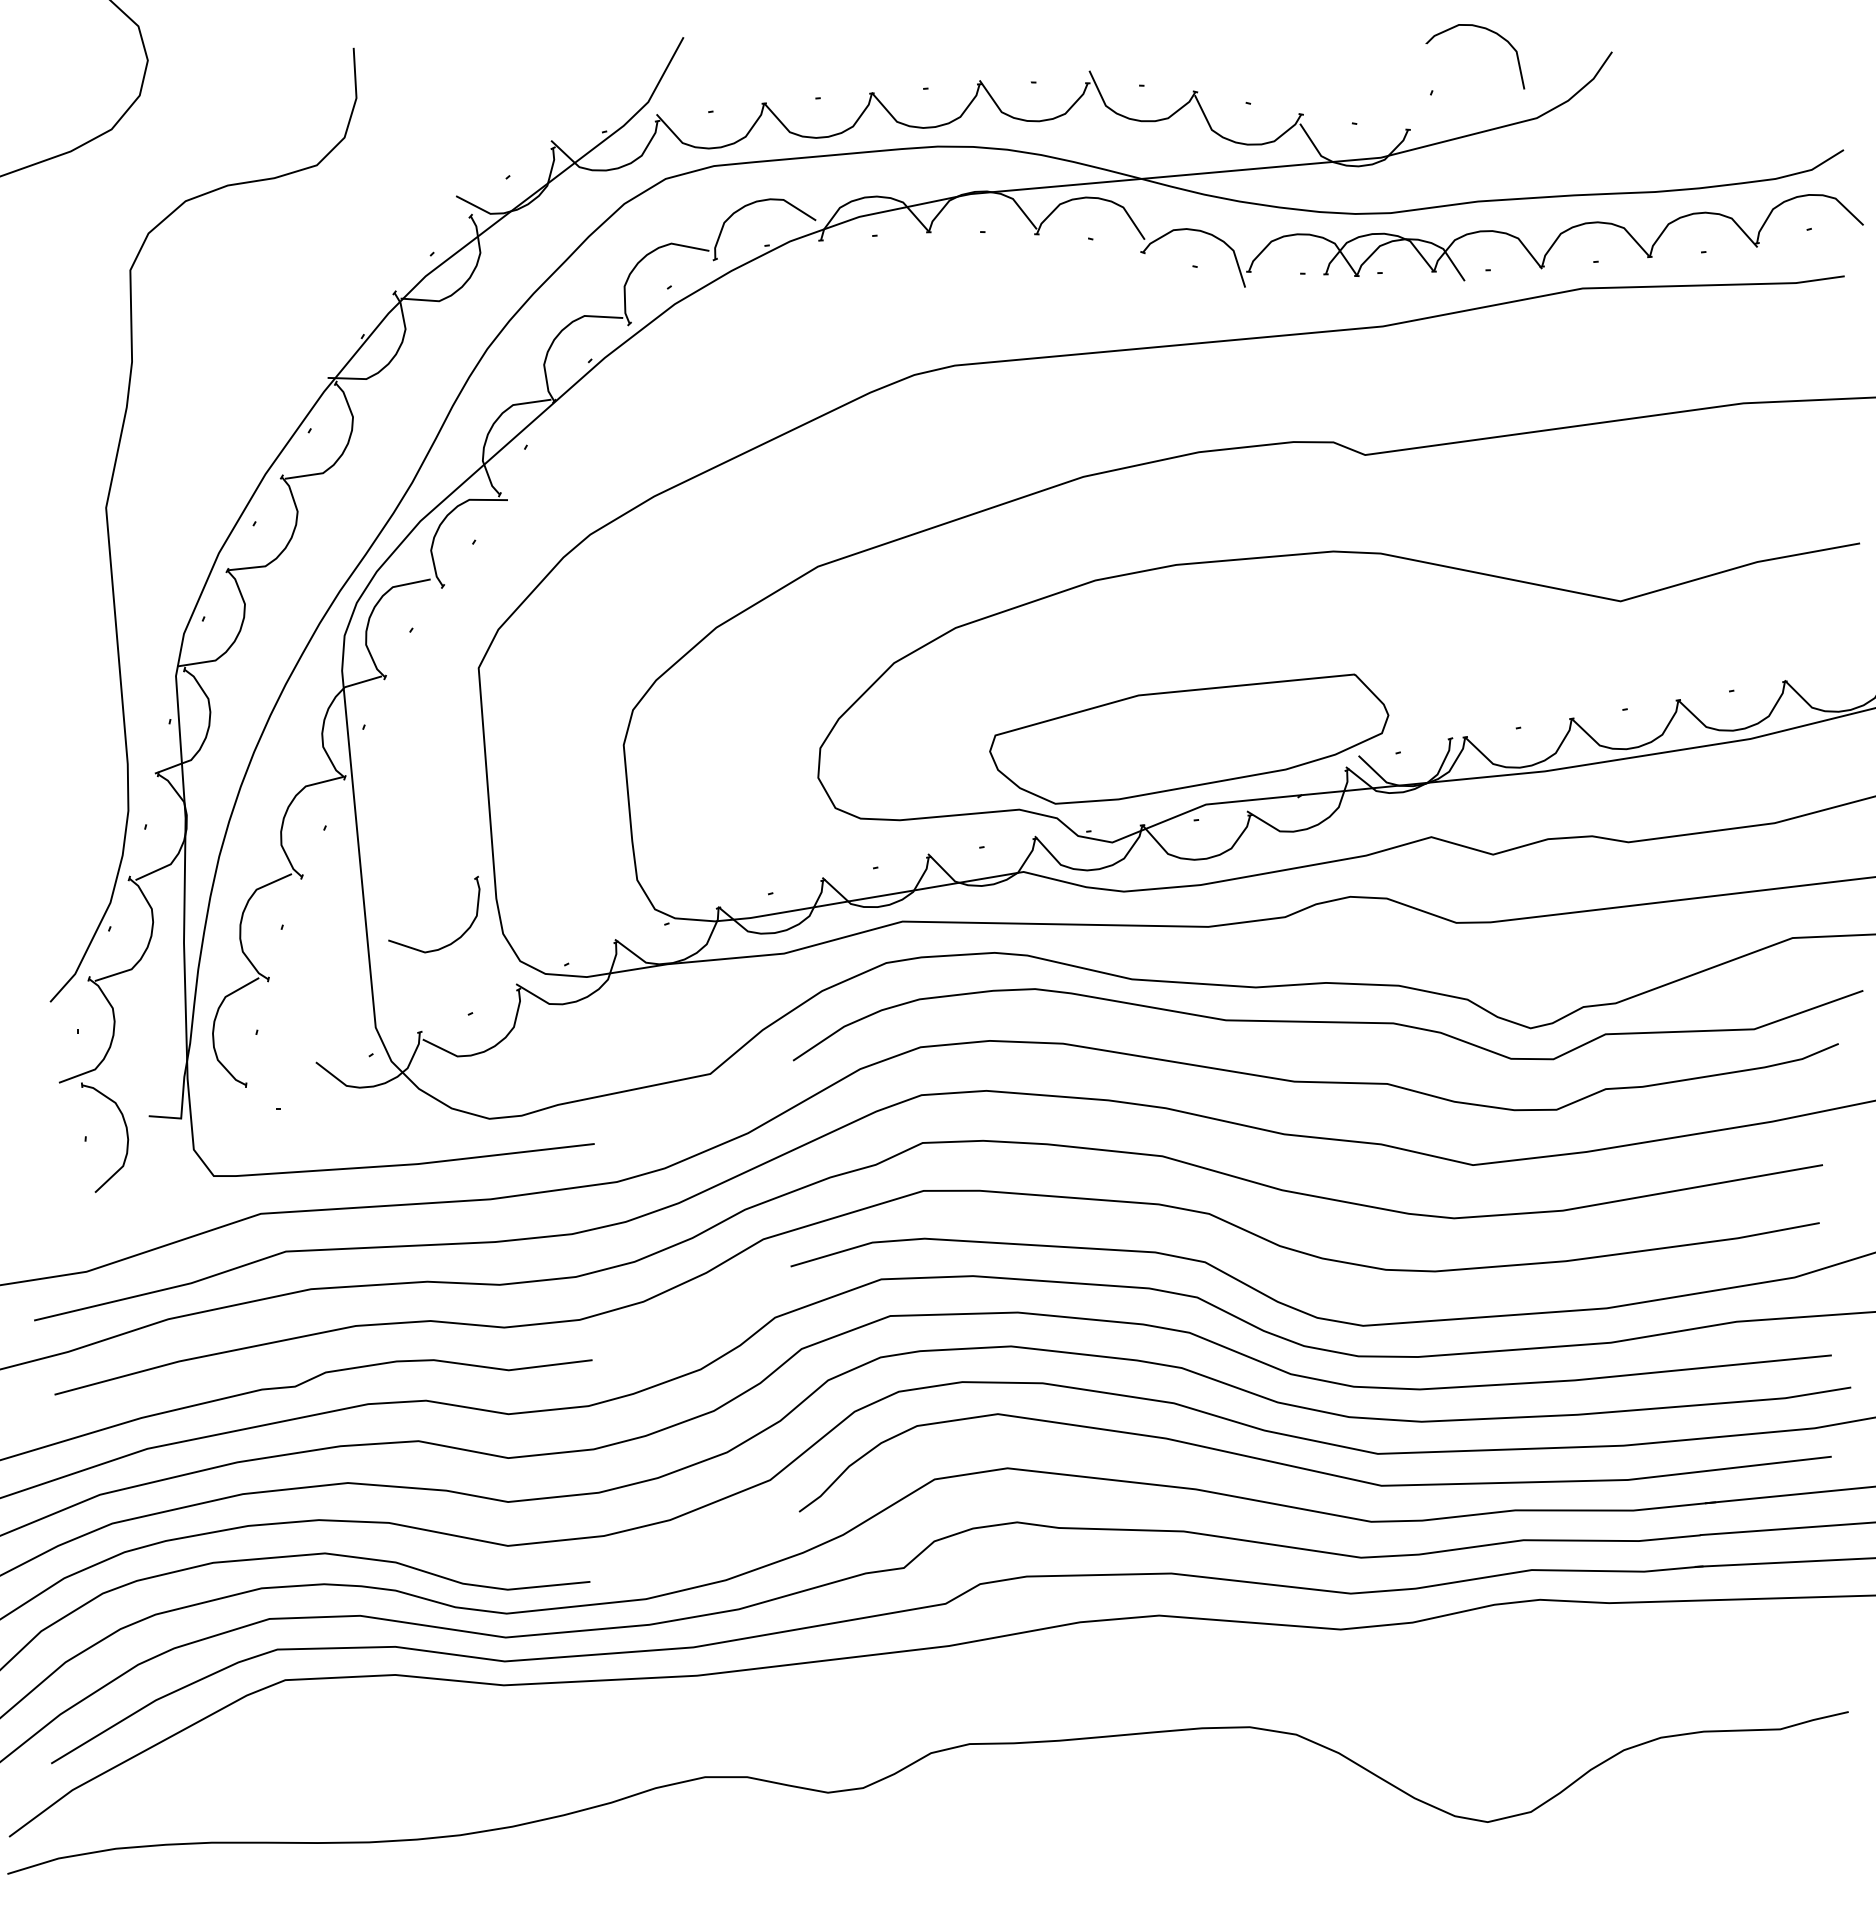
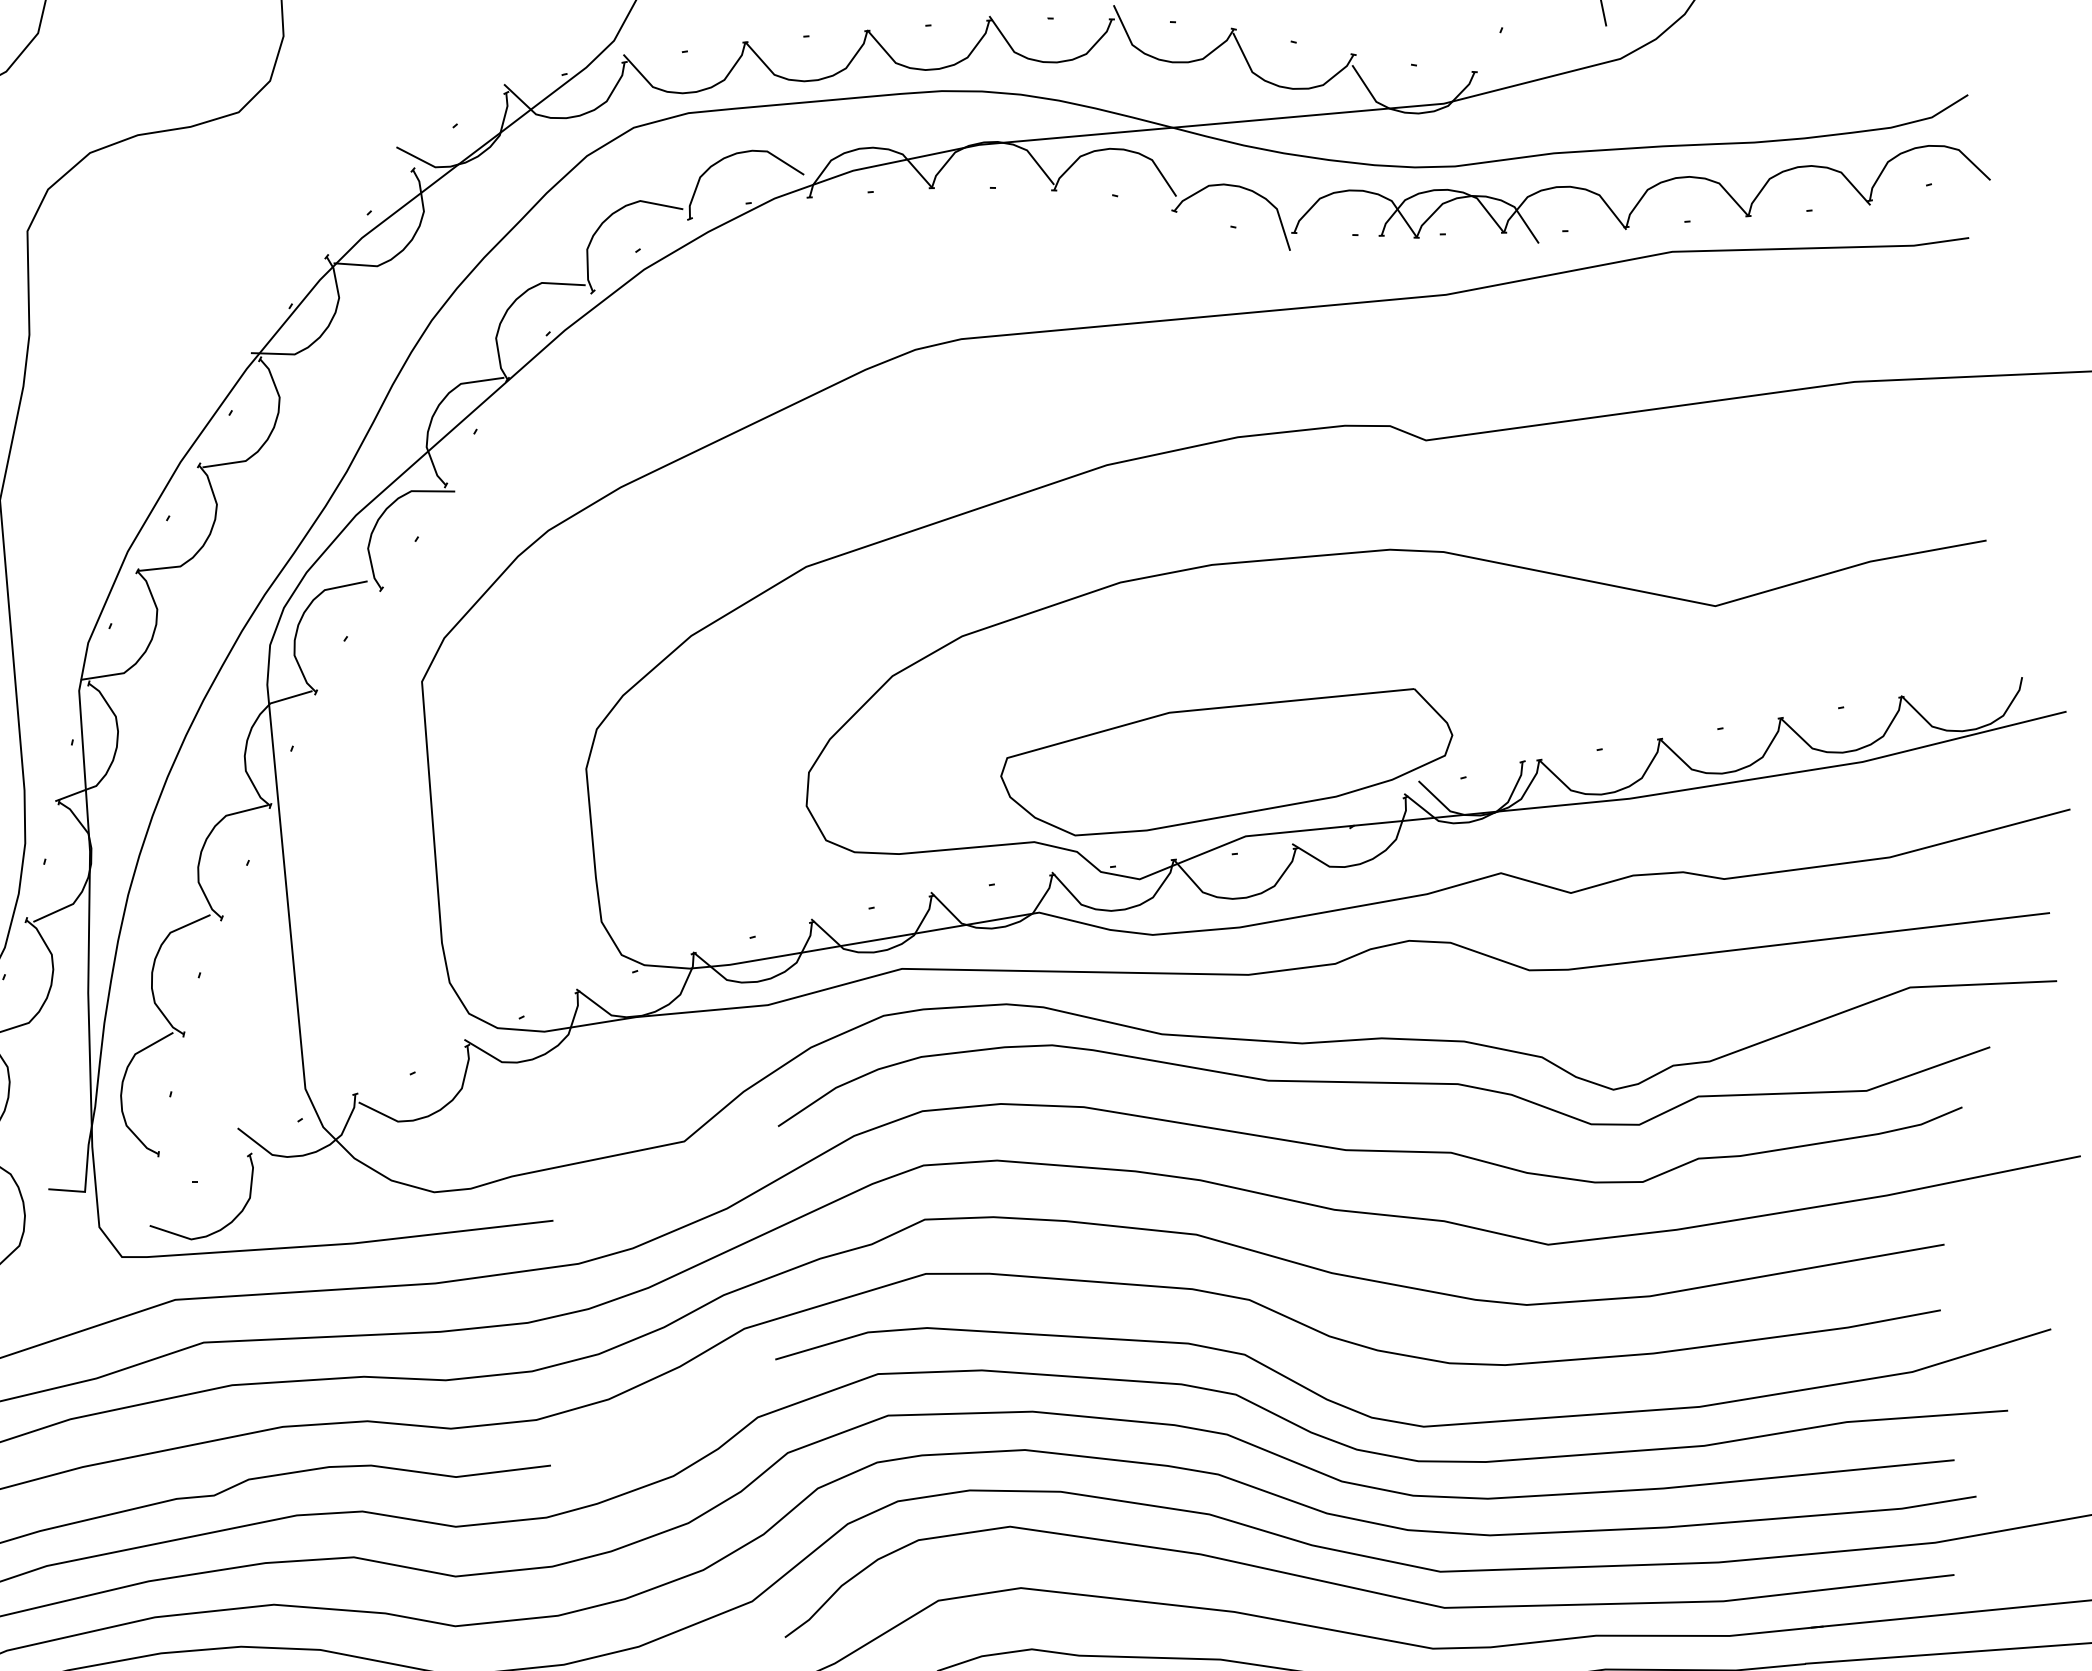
part: (452, 941) -> (222, 1226), moved

